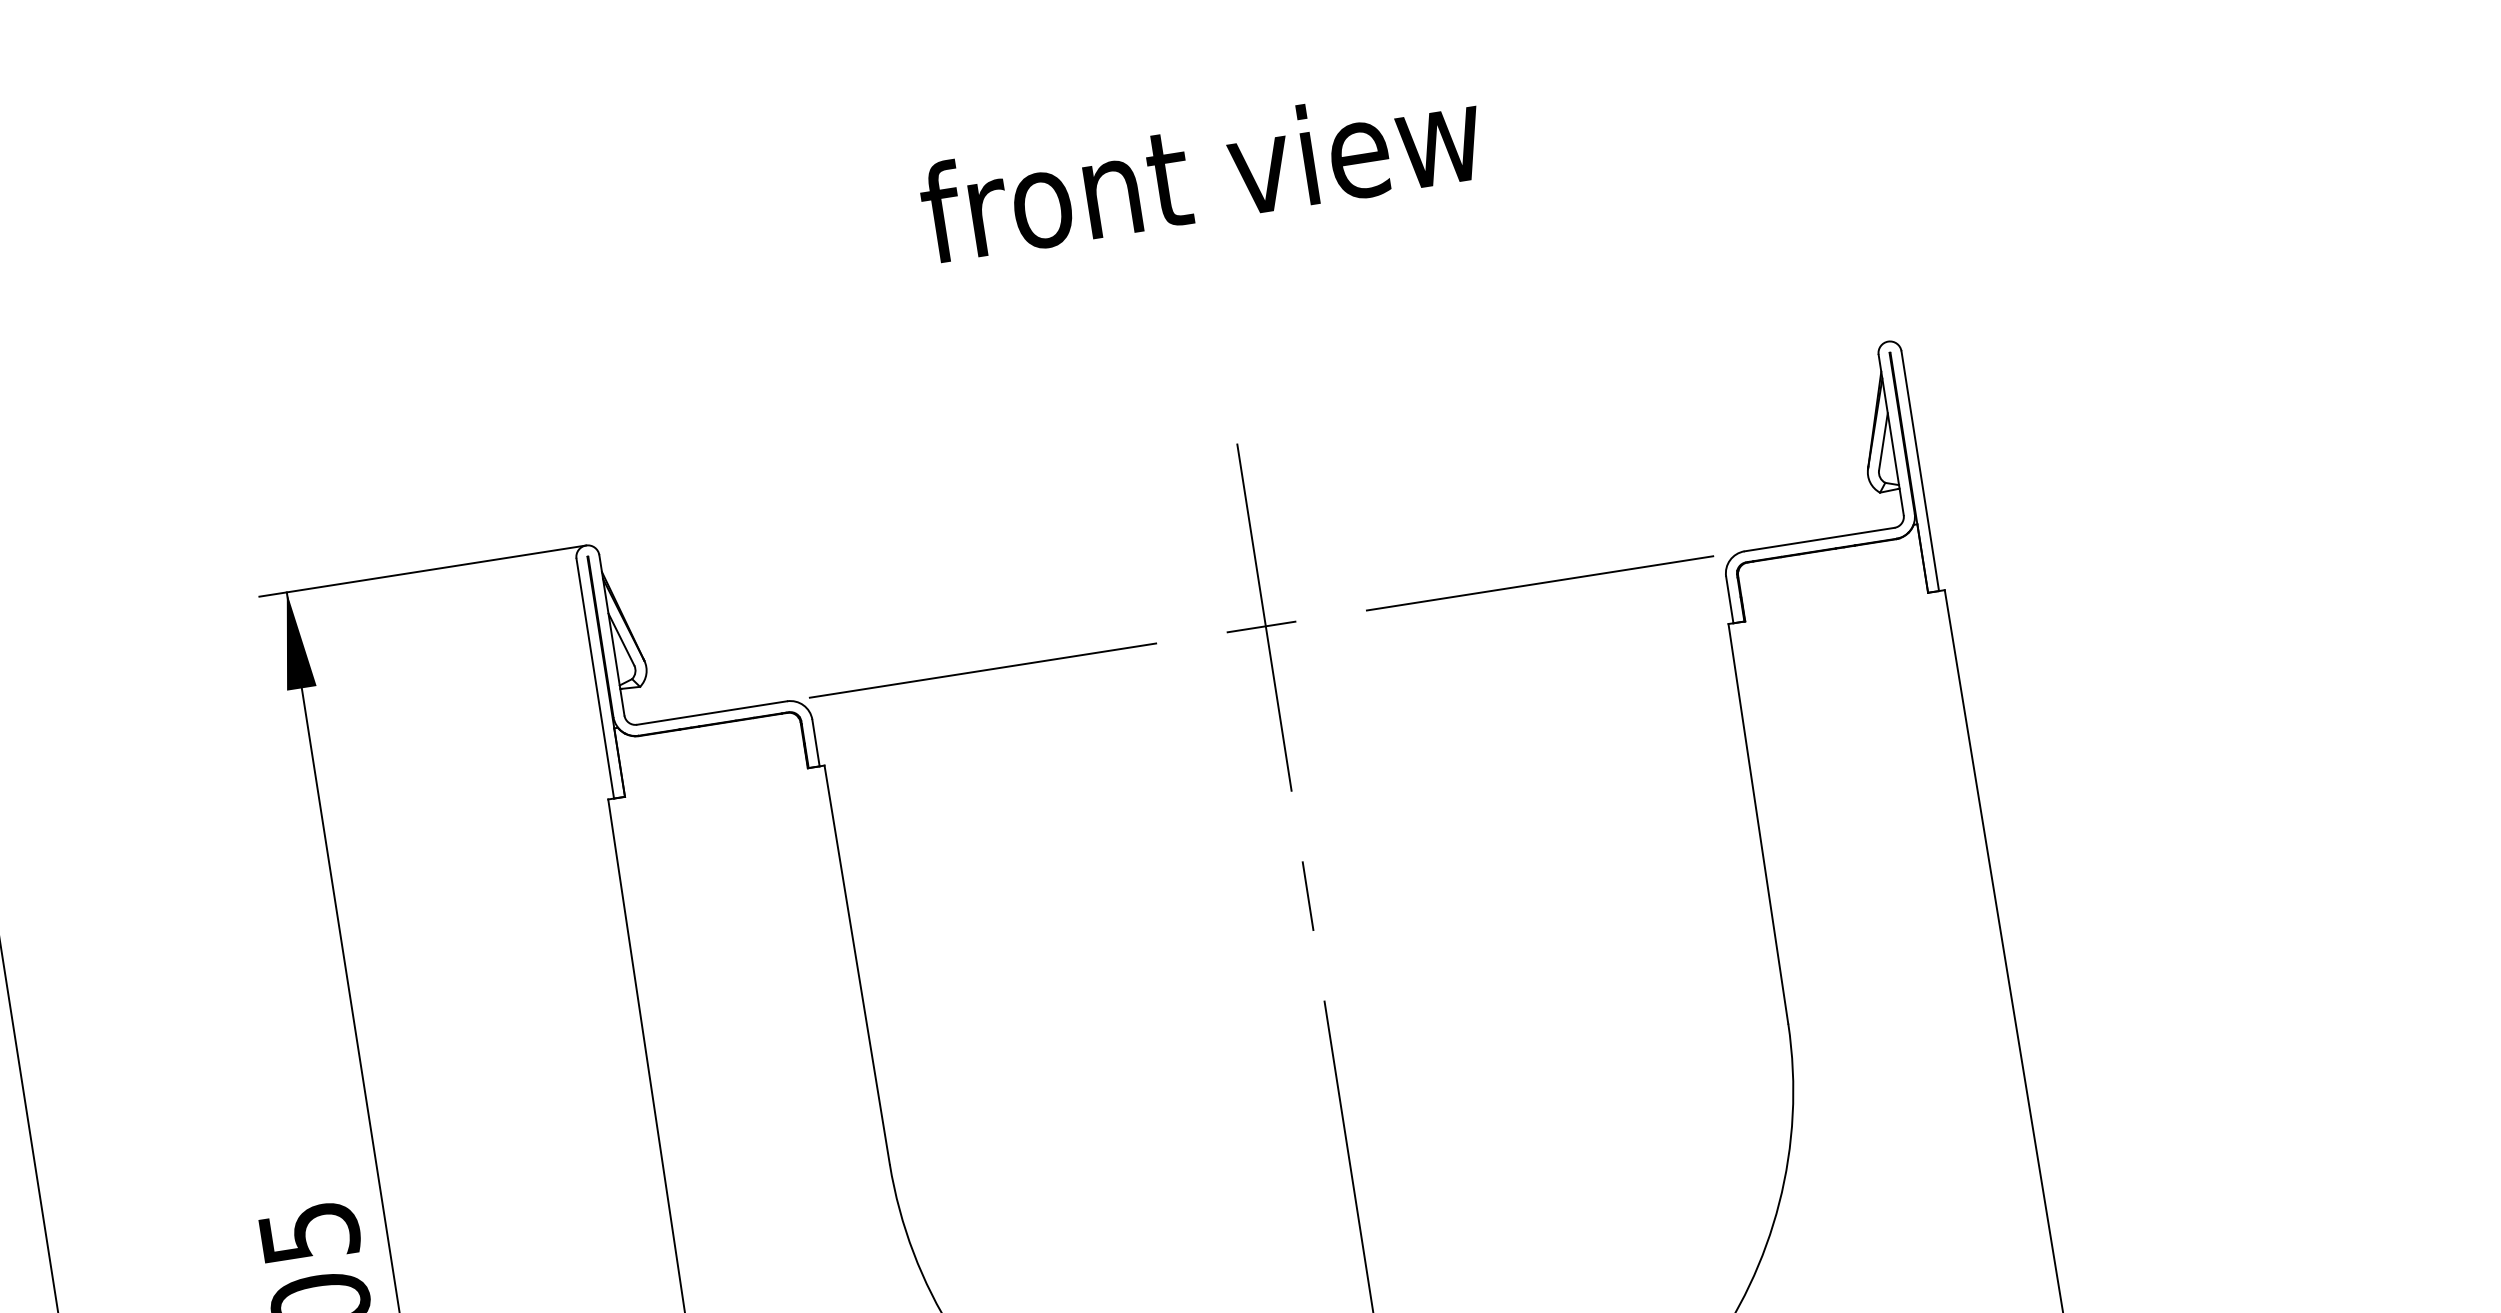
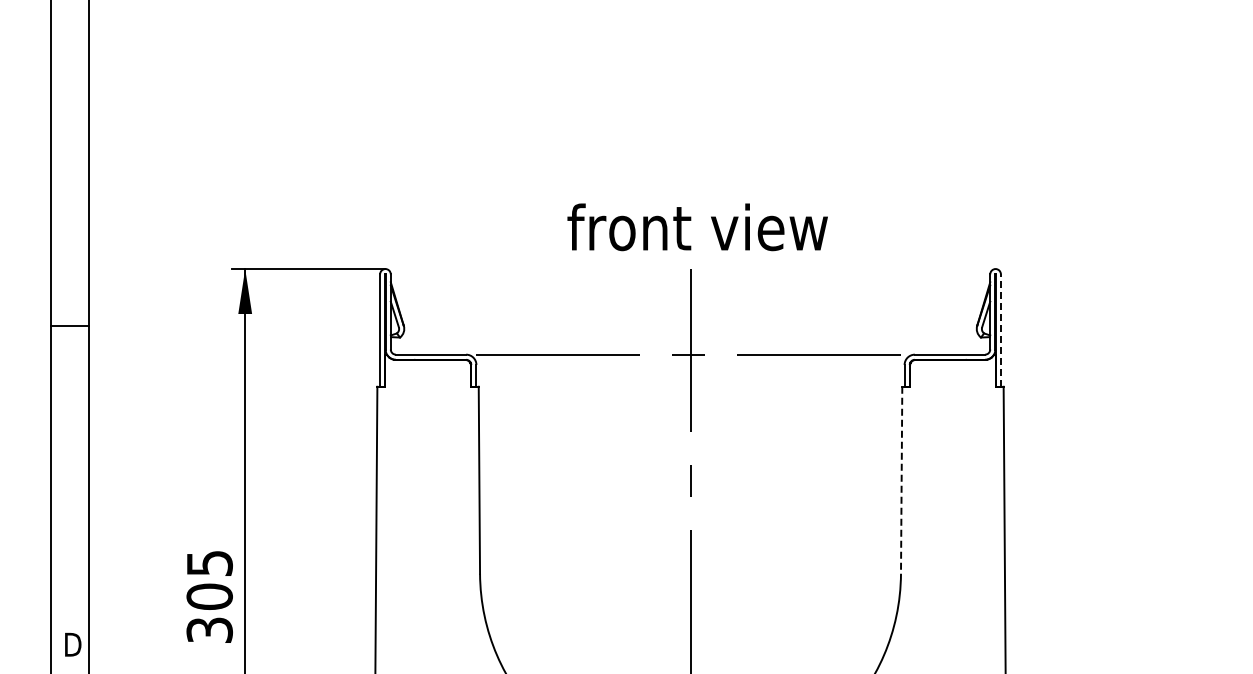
text: (1201, 172) -> (697, 227), moved
line: (1919, 471) -> (1000, 330), solid -> dashed
line: (1758, 824) -> (901, 480), solid -> dashed

